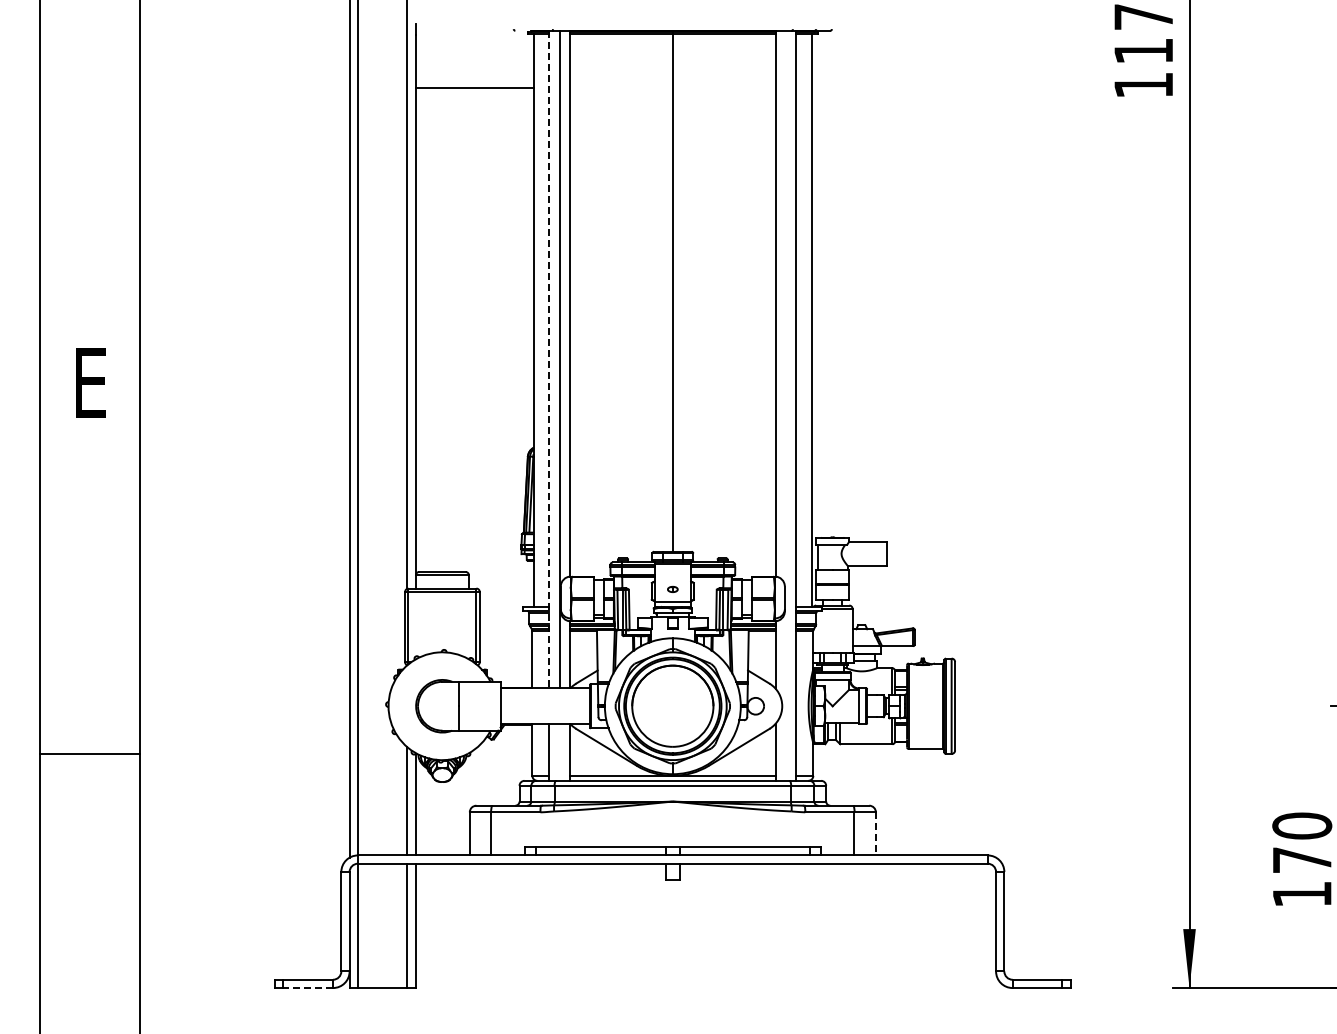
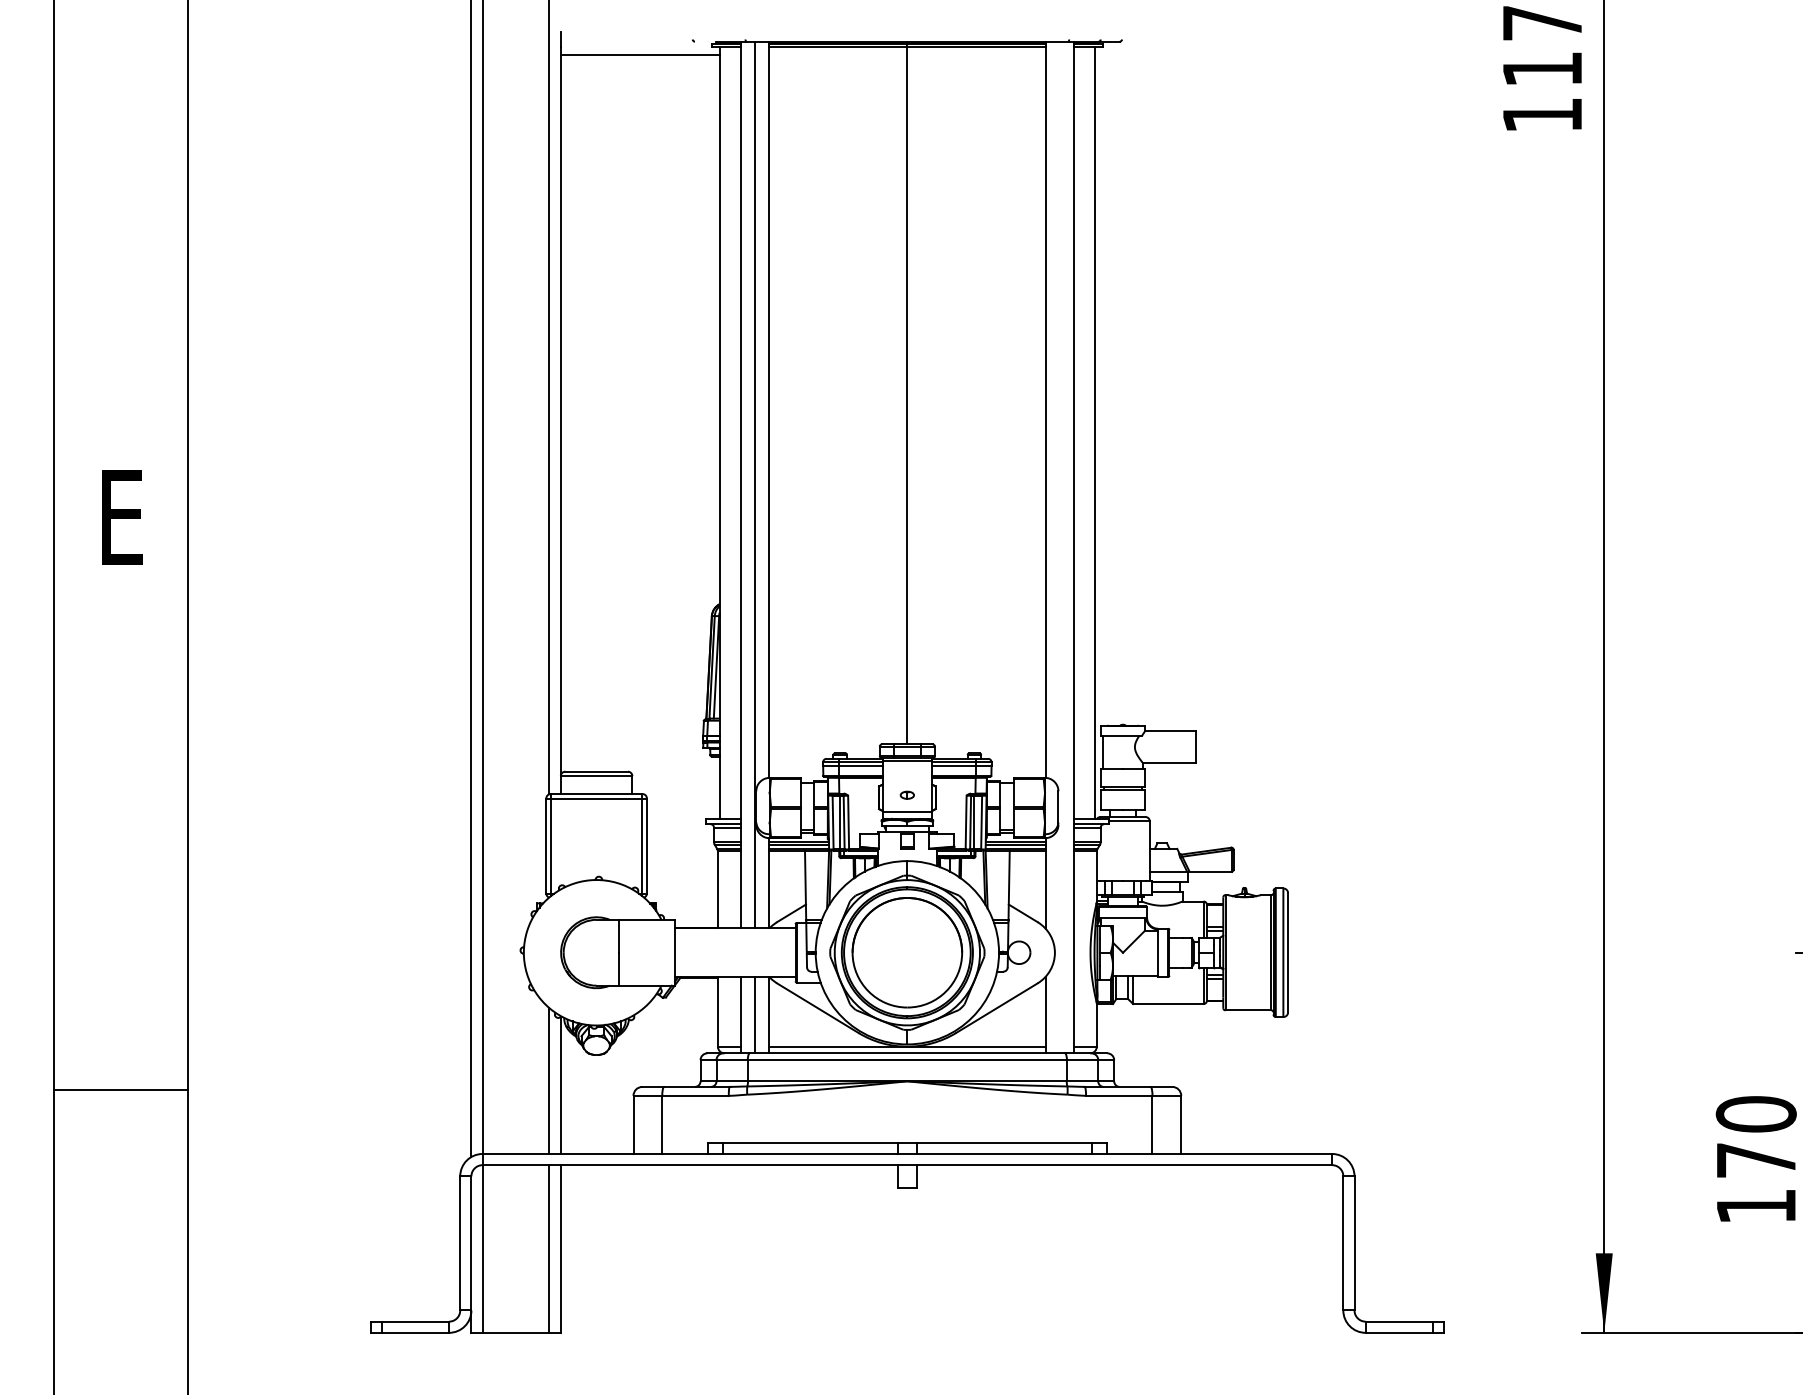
line: (474, 88) -> (639, 54), moved
line: (549, 359) -> (740, 485), dashed -> solid
line: (559, 752) -> (754, 1015), added
line: (89, 753) -> (120, 1089), moved
line: (875, 833) -> (1180, 1124), dashed -> solid
line: (308, 988) -> (415, 1333), dashed -> solid

